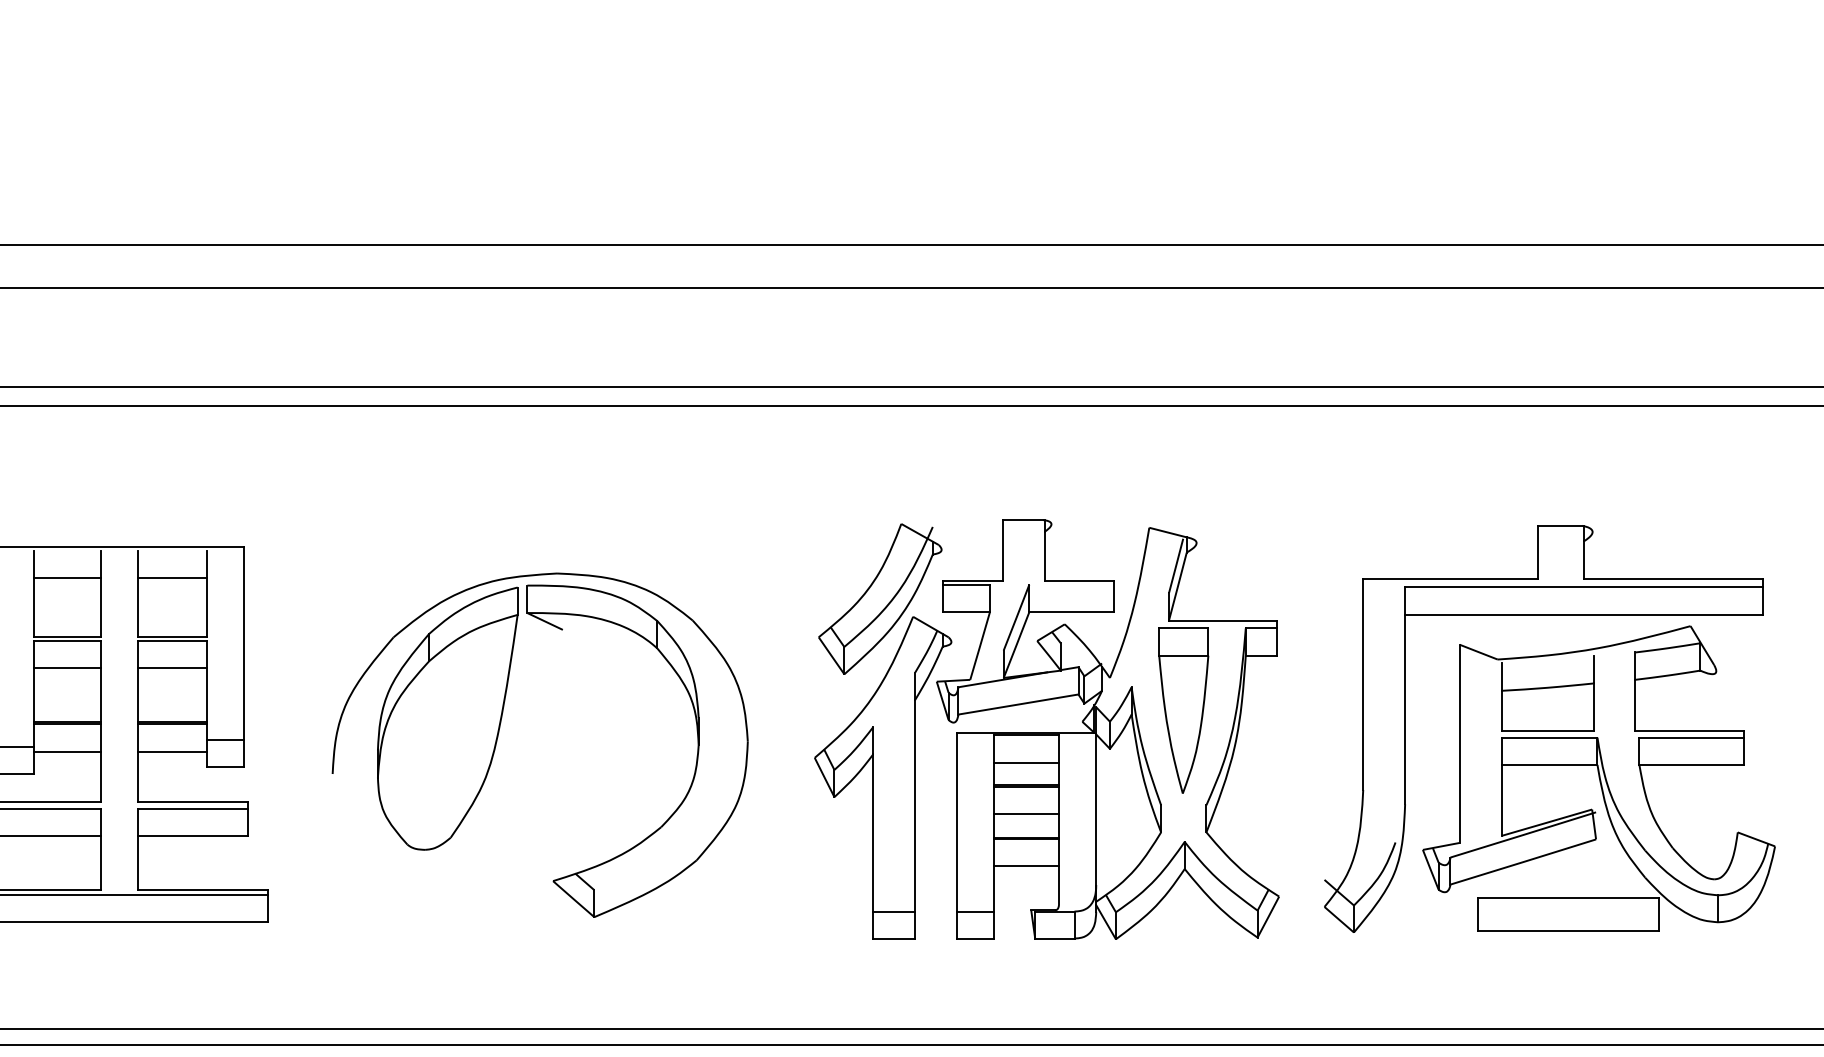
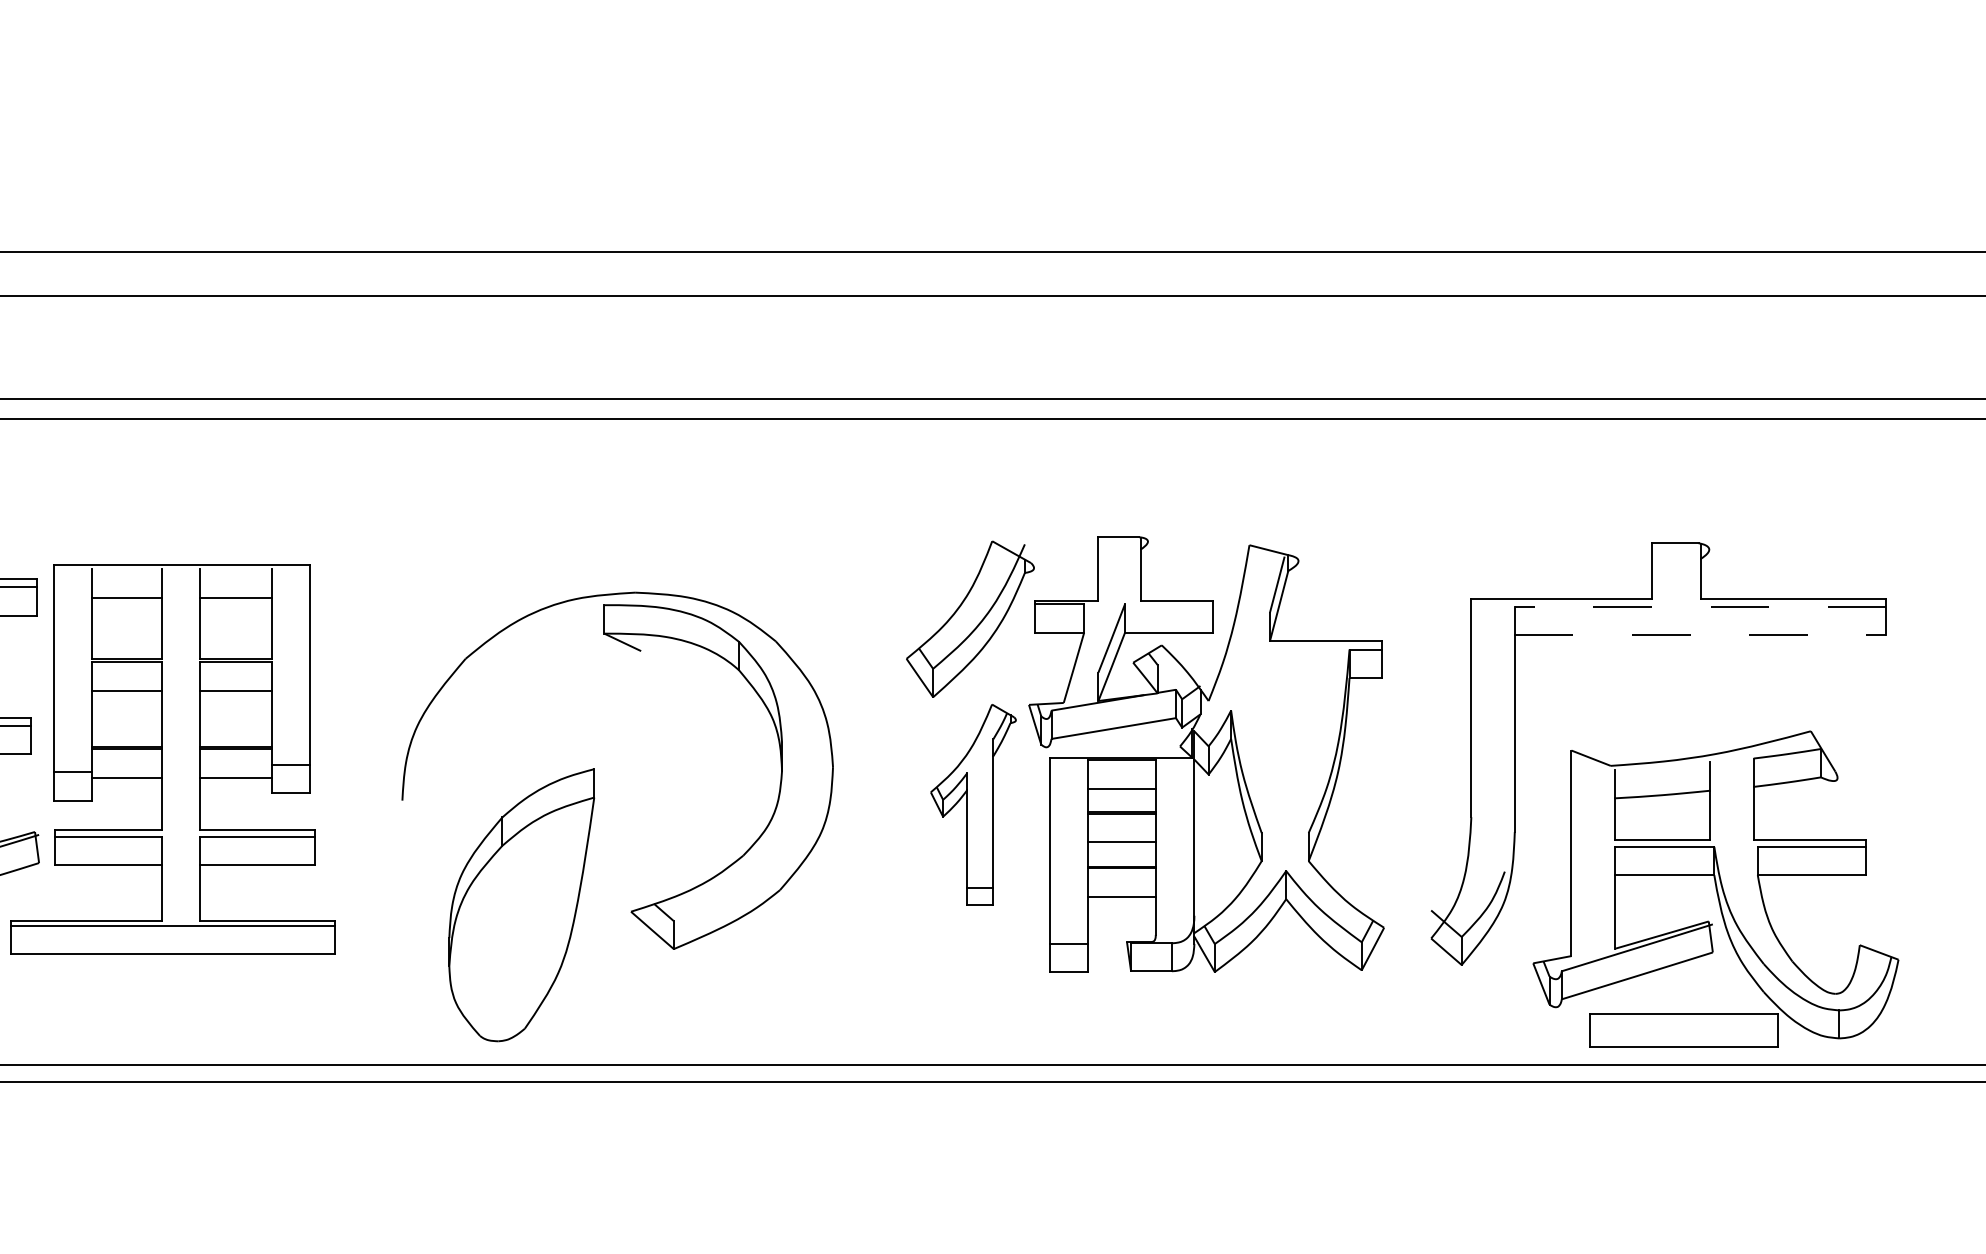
line: (1584, 587) -> (1700, 607), solid -> dashed
line: (1584, 614) -> (1700, 635), solid -> dashed
part: (1183, 710) -> (1284, 734), removed
part: (447, 718) -> (521, 905), moved
part: (883, 777) -> (973, 804), size x0.6
part: (1598, 777) -> (1715, 888), moved

